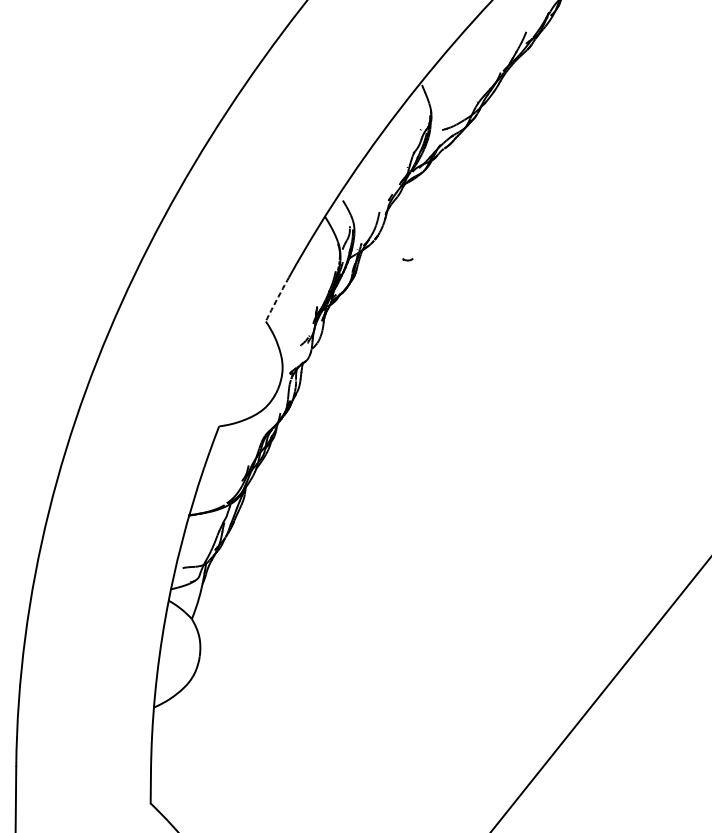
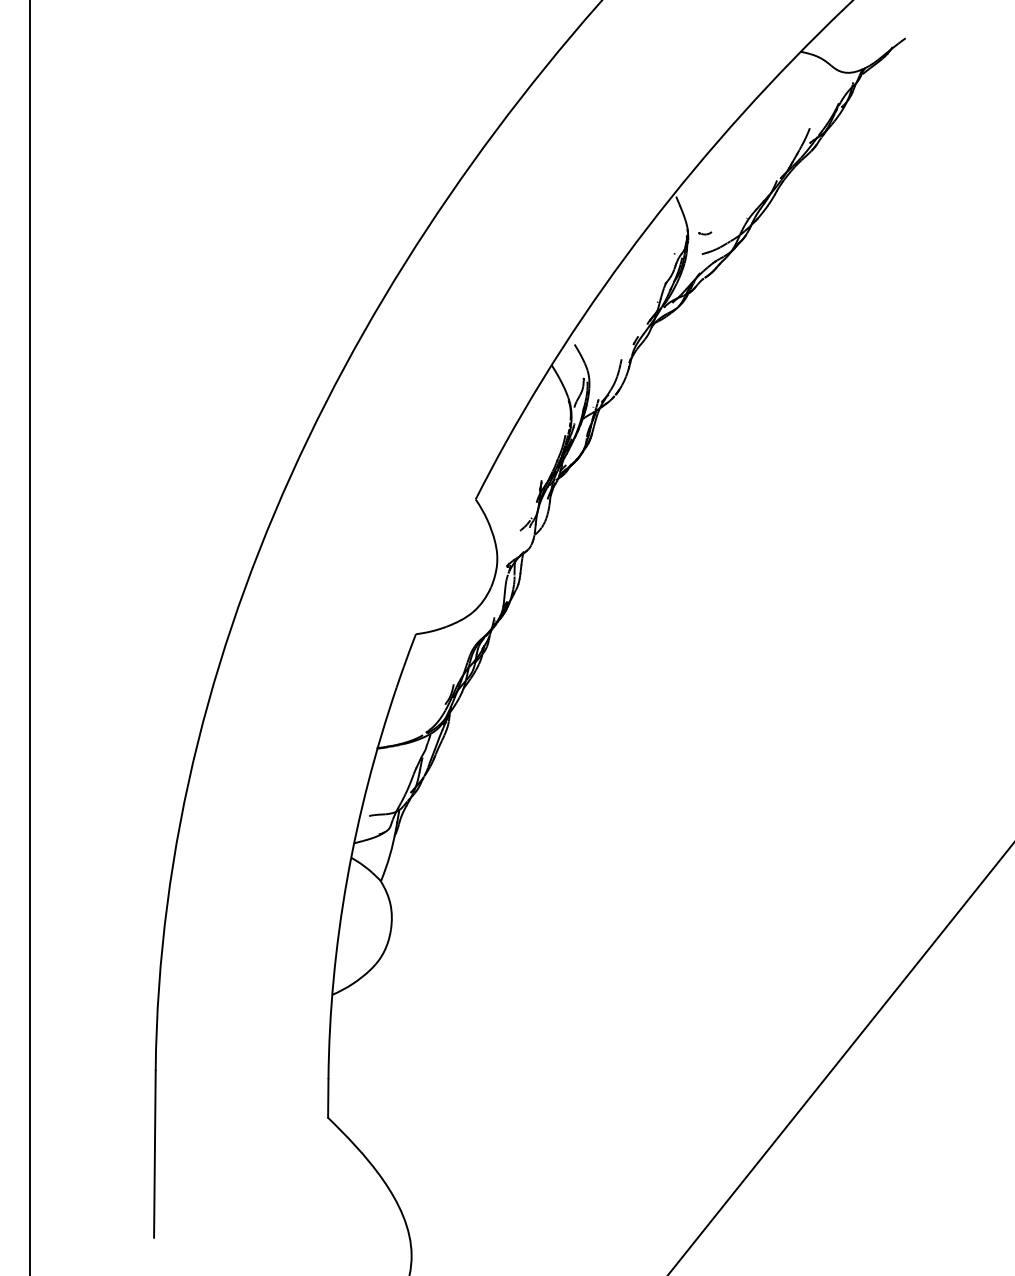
part: (408, 259) -> (705, 233), moved
arc: (277, 299) -> (490, 471), dashed -> solid

